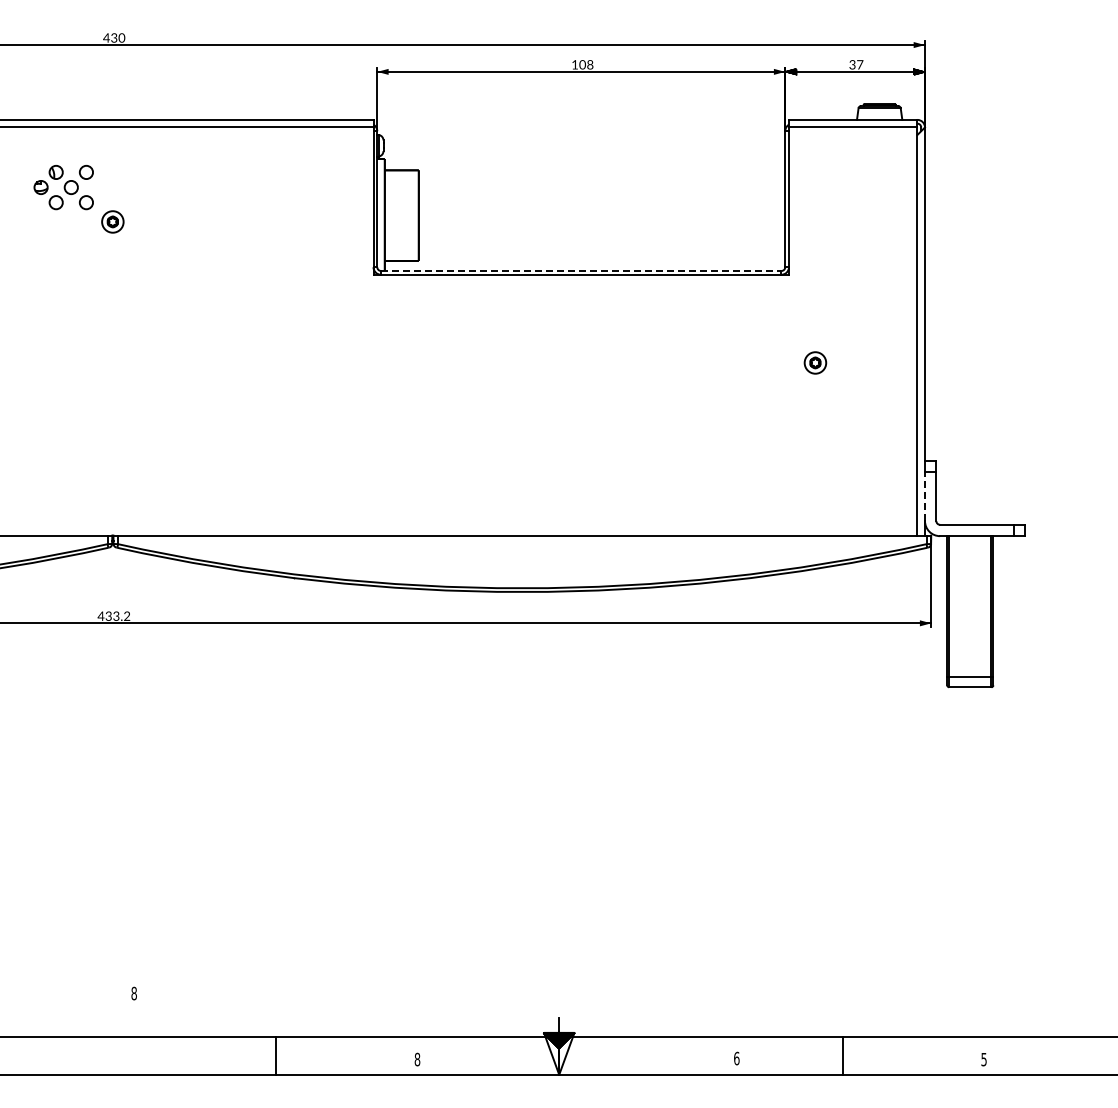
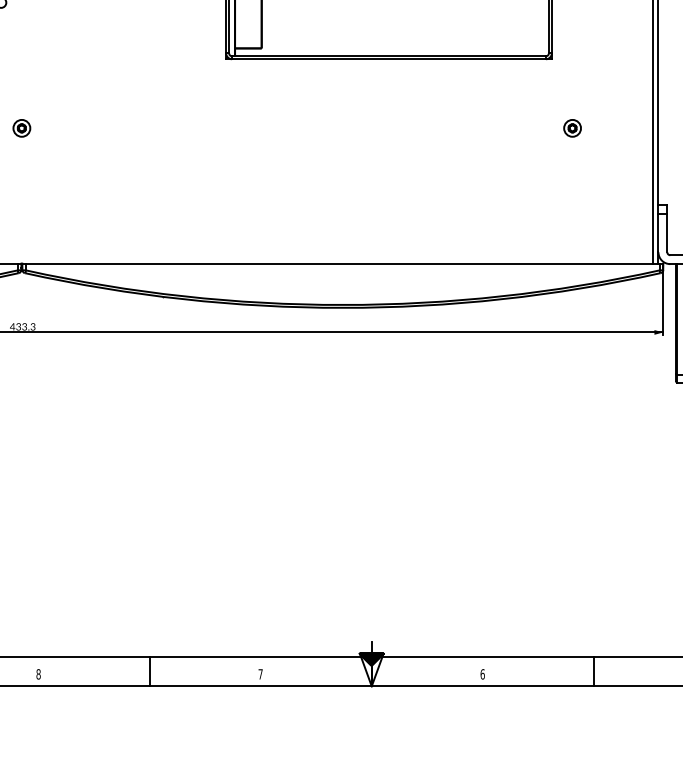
part: (112, 221) -> (21, 128), moved
line: (581, 270) -> (389, 55), dashed -> solid
line: (924, 496) -> (658, 233), dashed -> solid
text: (127, 617) -> (33, 327), 433.2 -> 433.3
text: (133, 993) -> (38, 674), moved
text: (736, 1058) -> (482, 674), moved
text: (417, 1059) -> (260, 674), 8 -> 7

